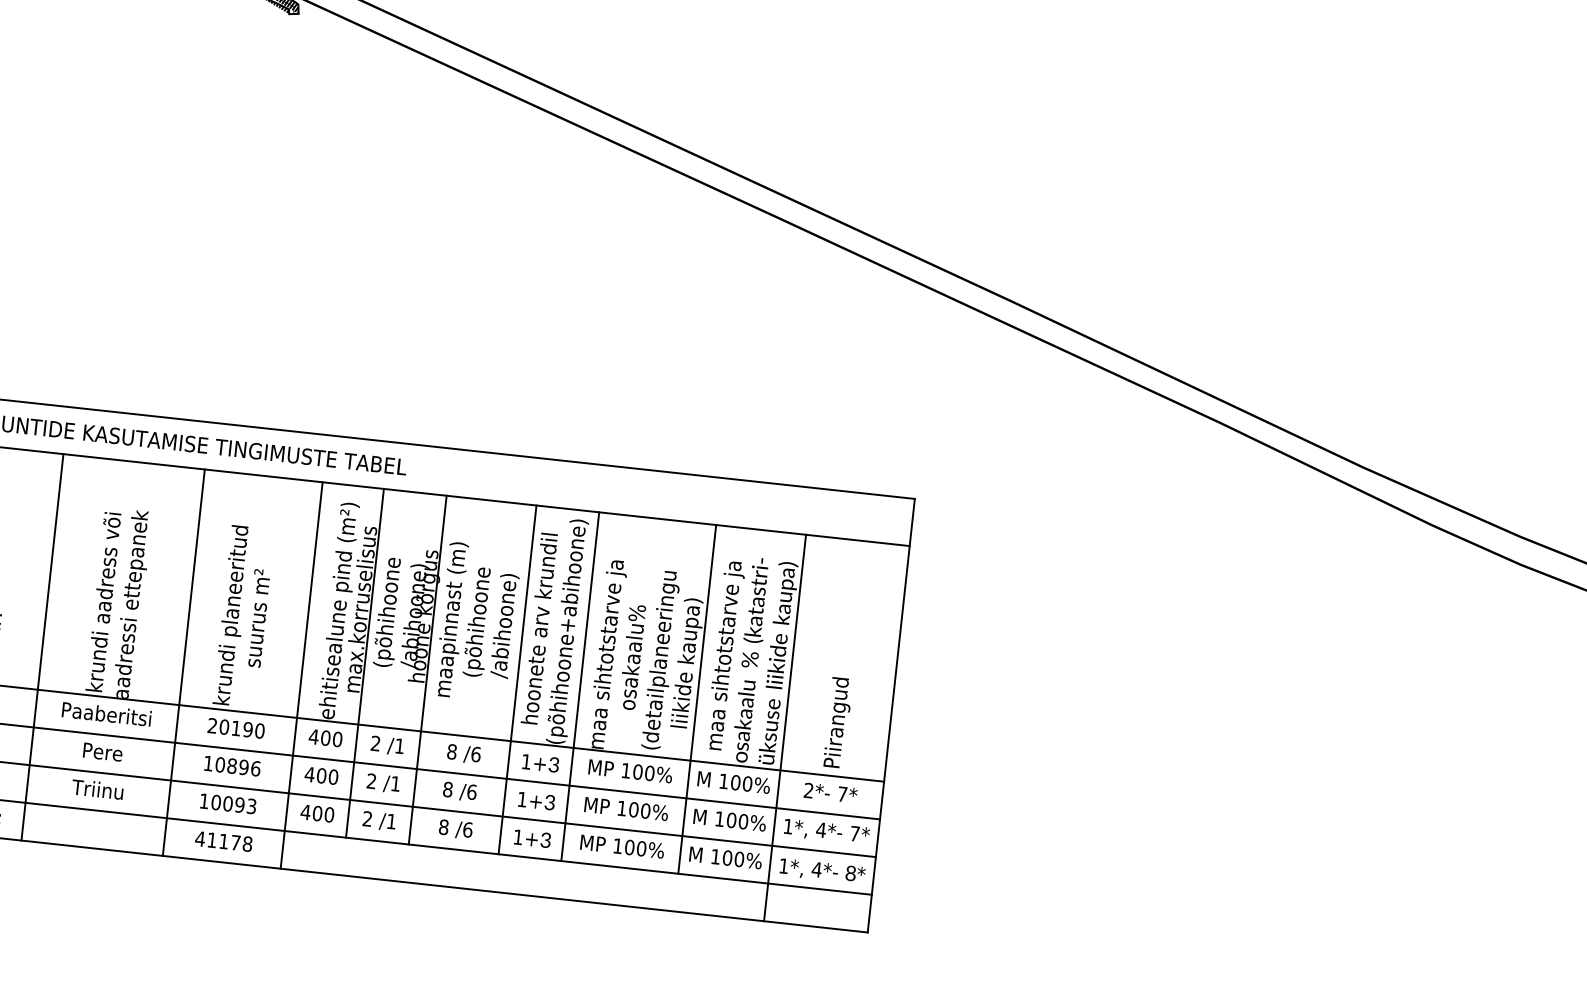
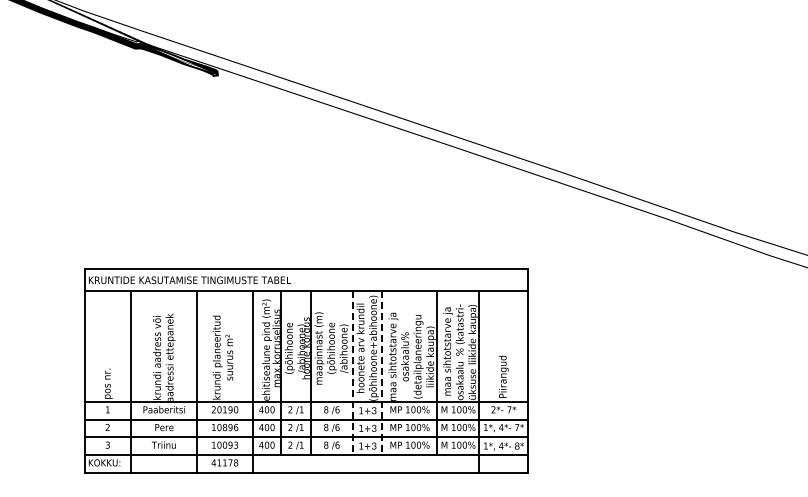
line: (516, 680) -> (352, 373), solid -> dashed
line: (580, 687) -> (382, 373), solid -> dashed

